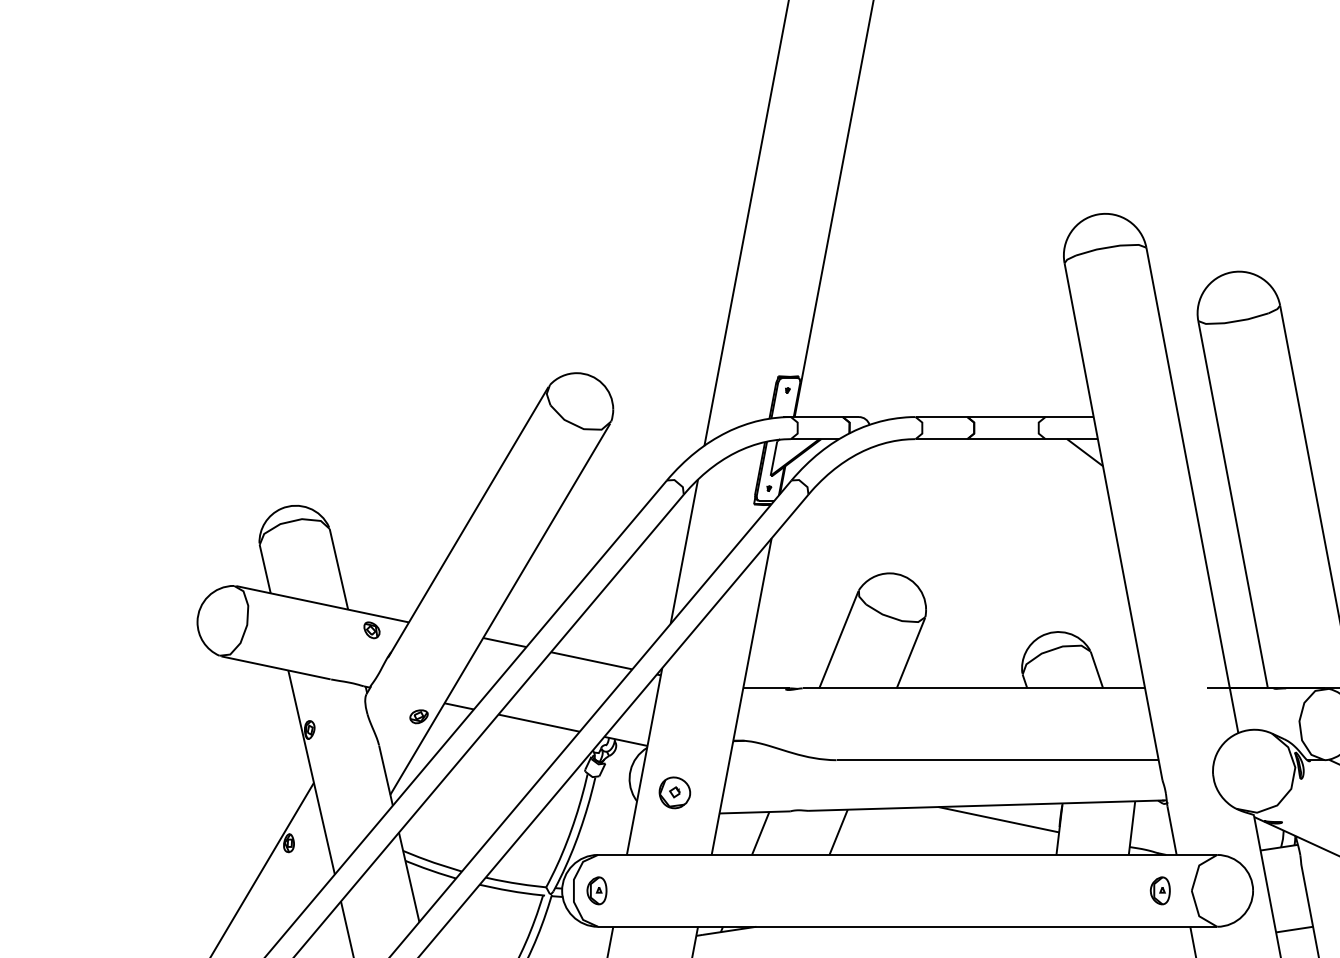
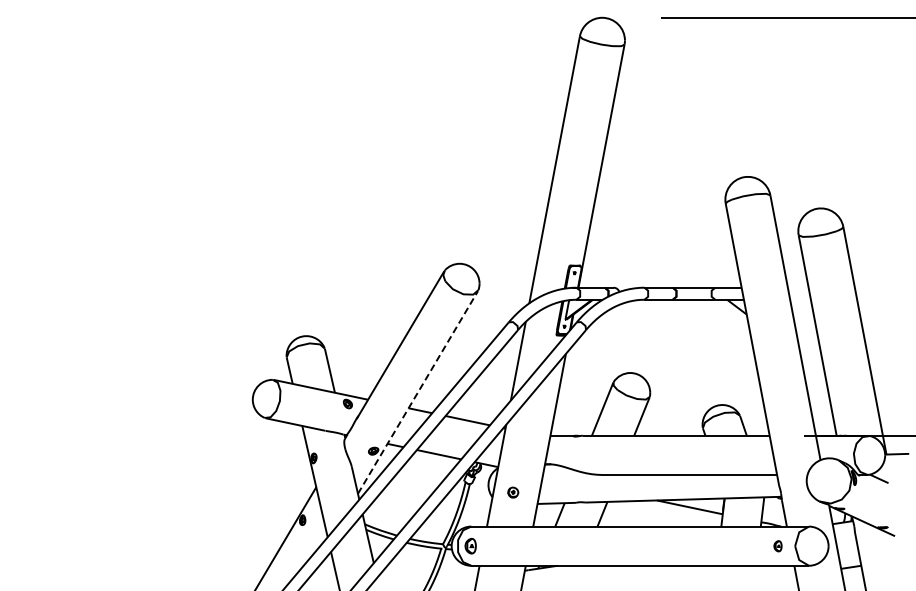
line: (499, 609) -> (417, 392), solid -> dashed
part: (675, 792) -> (513, 492), size x0.6
part: (1159, 891) -> (777, 546), size x0.7

